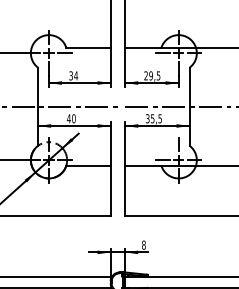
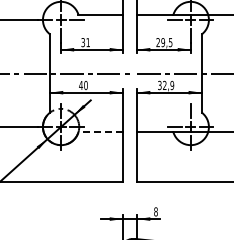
text: (76, 75) -> (88, 42), 34 -> 31
text: (156, 118) -> (168, 85), 35,5 -> 32,9
line: (88, 165) -> (100, 132), solid -> dashed

